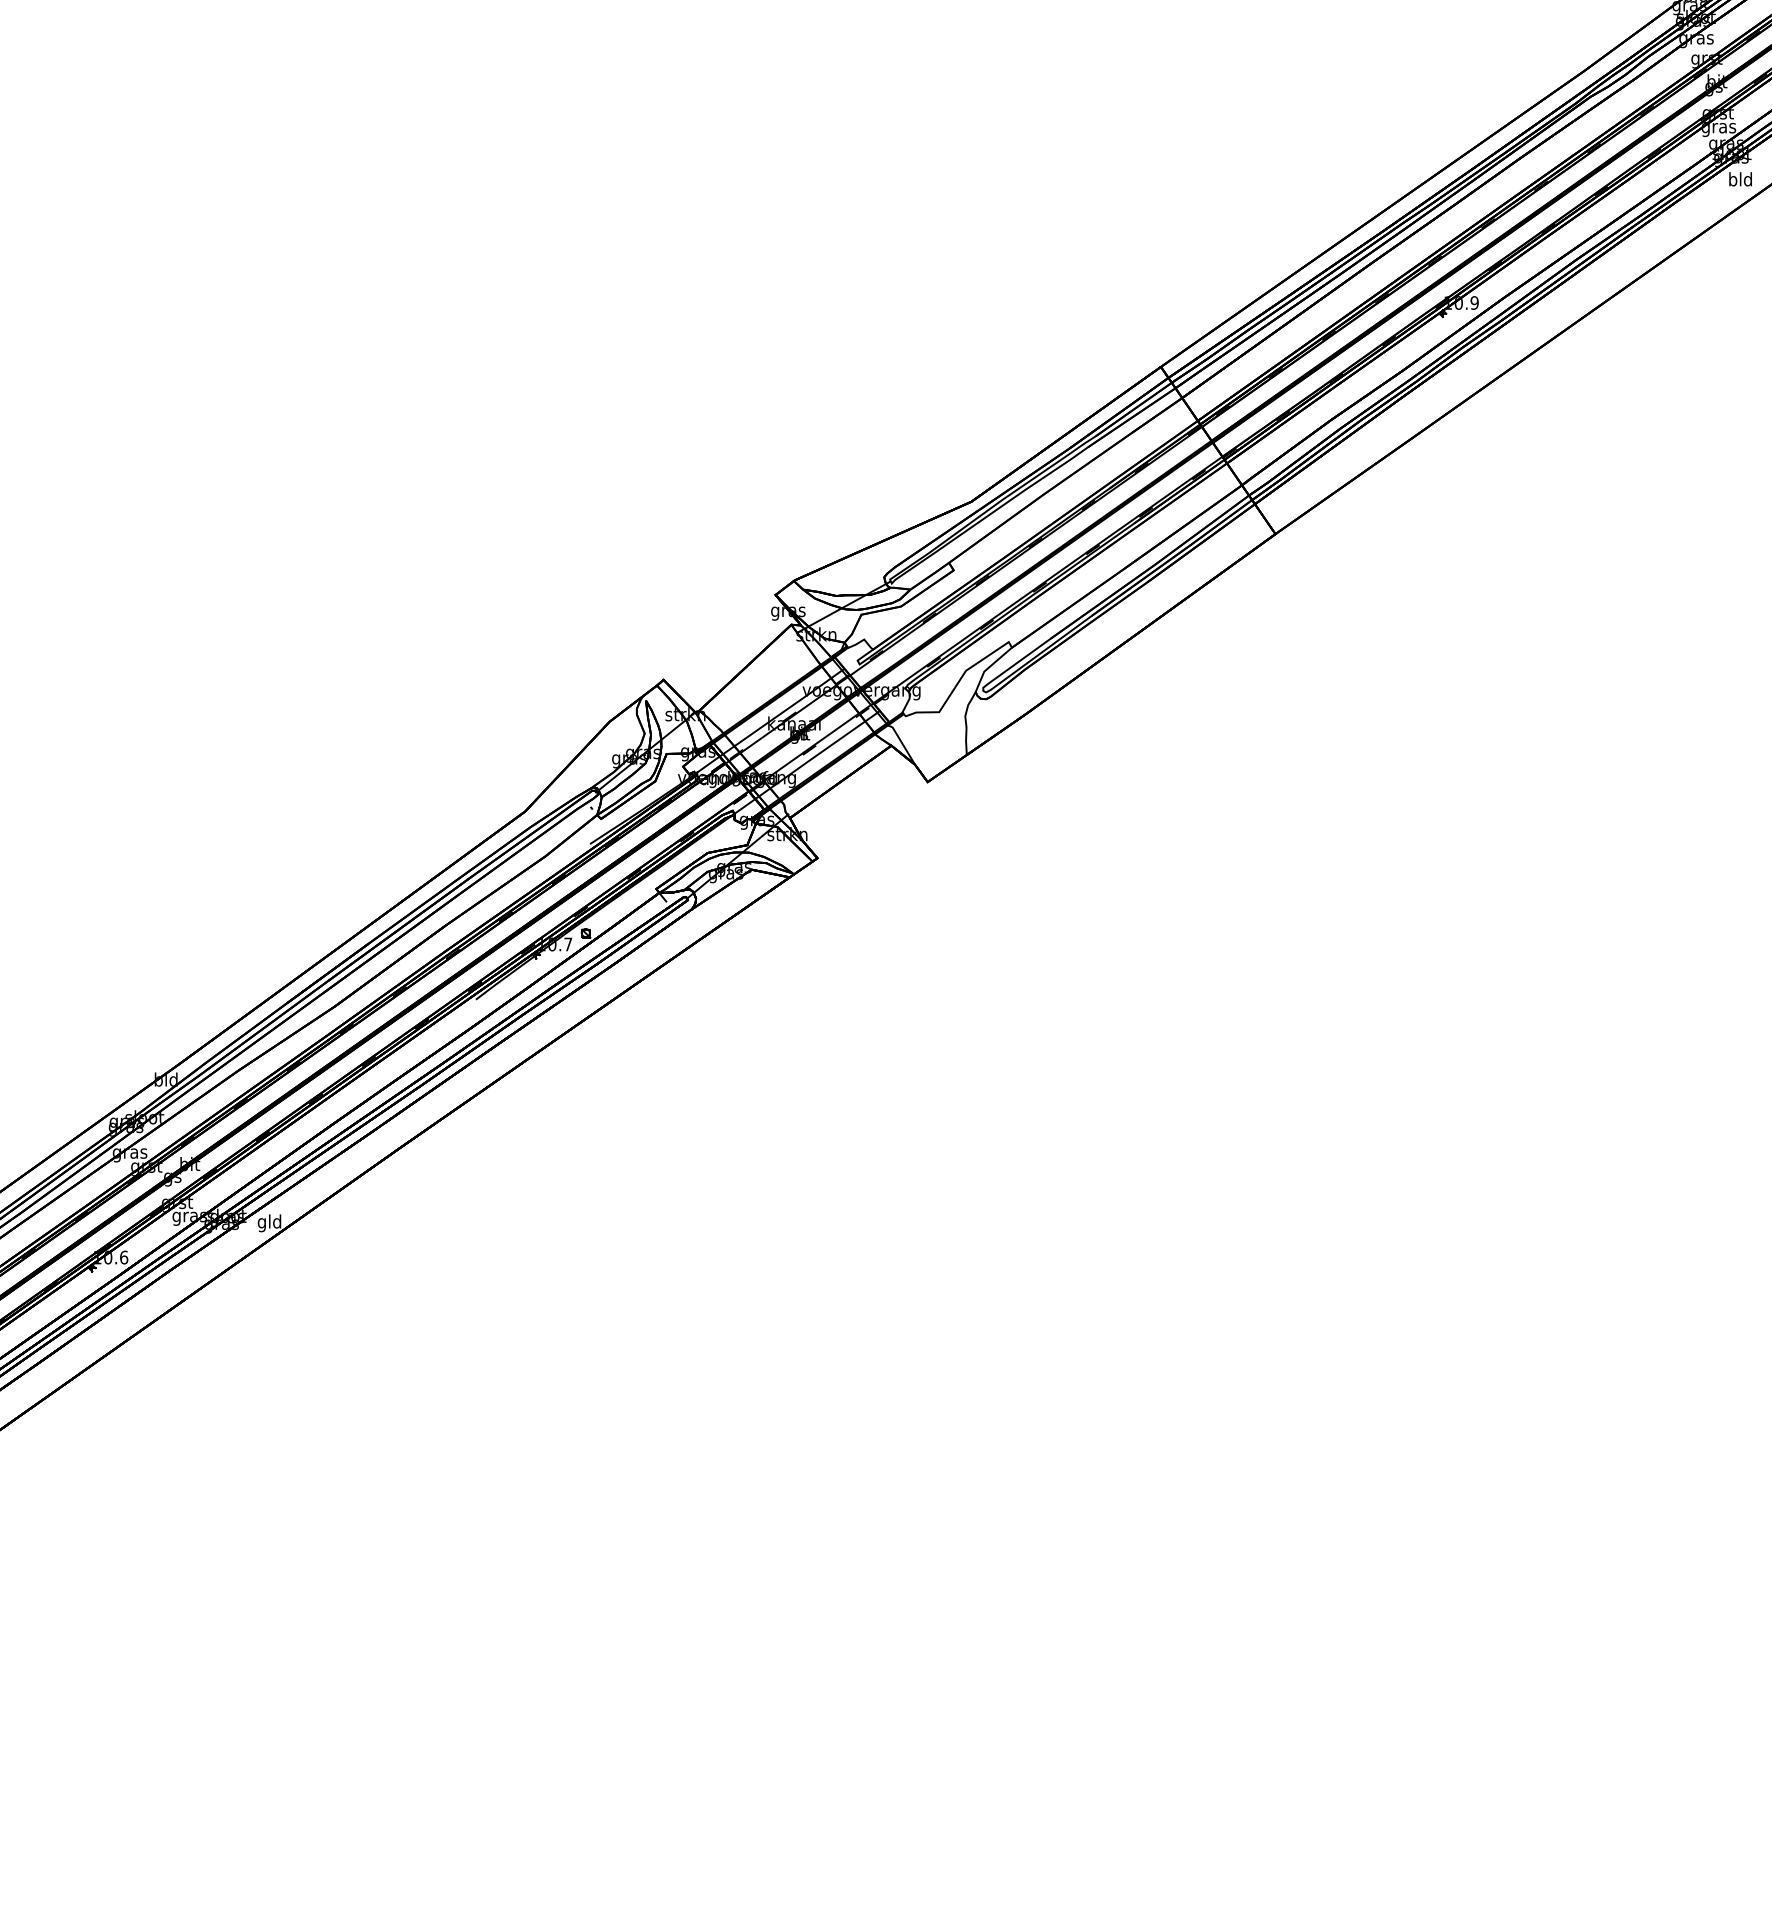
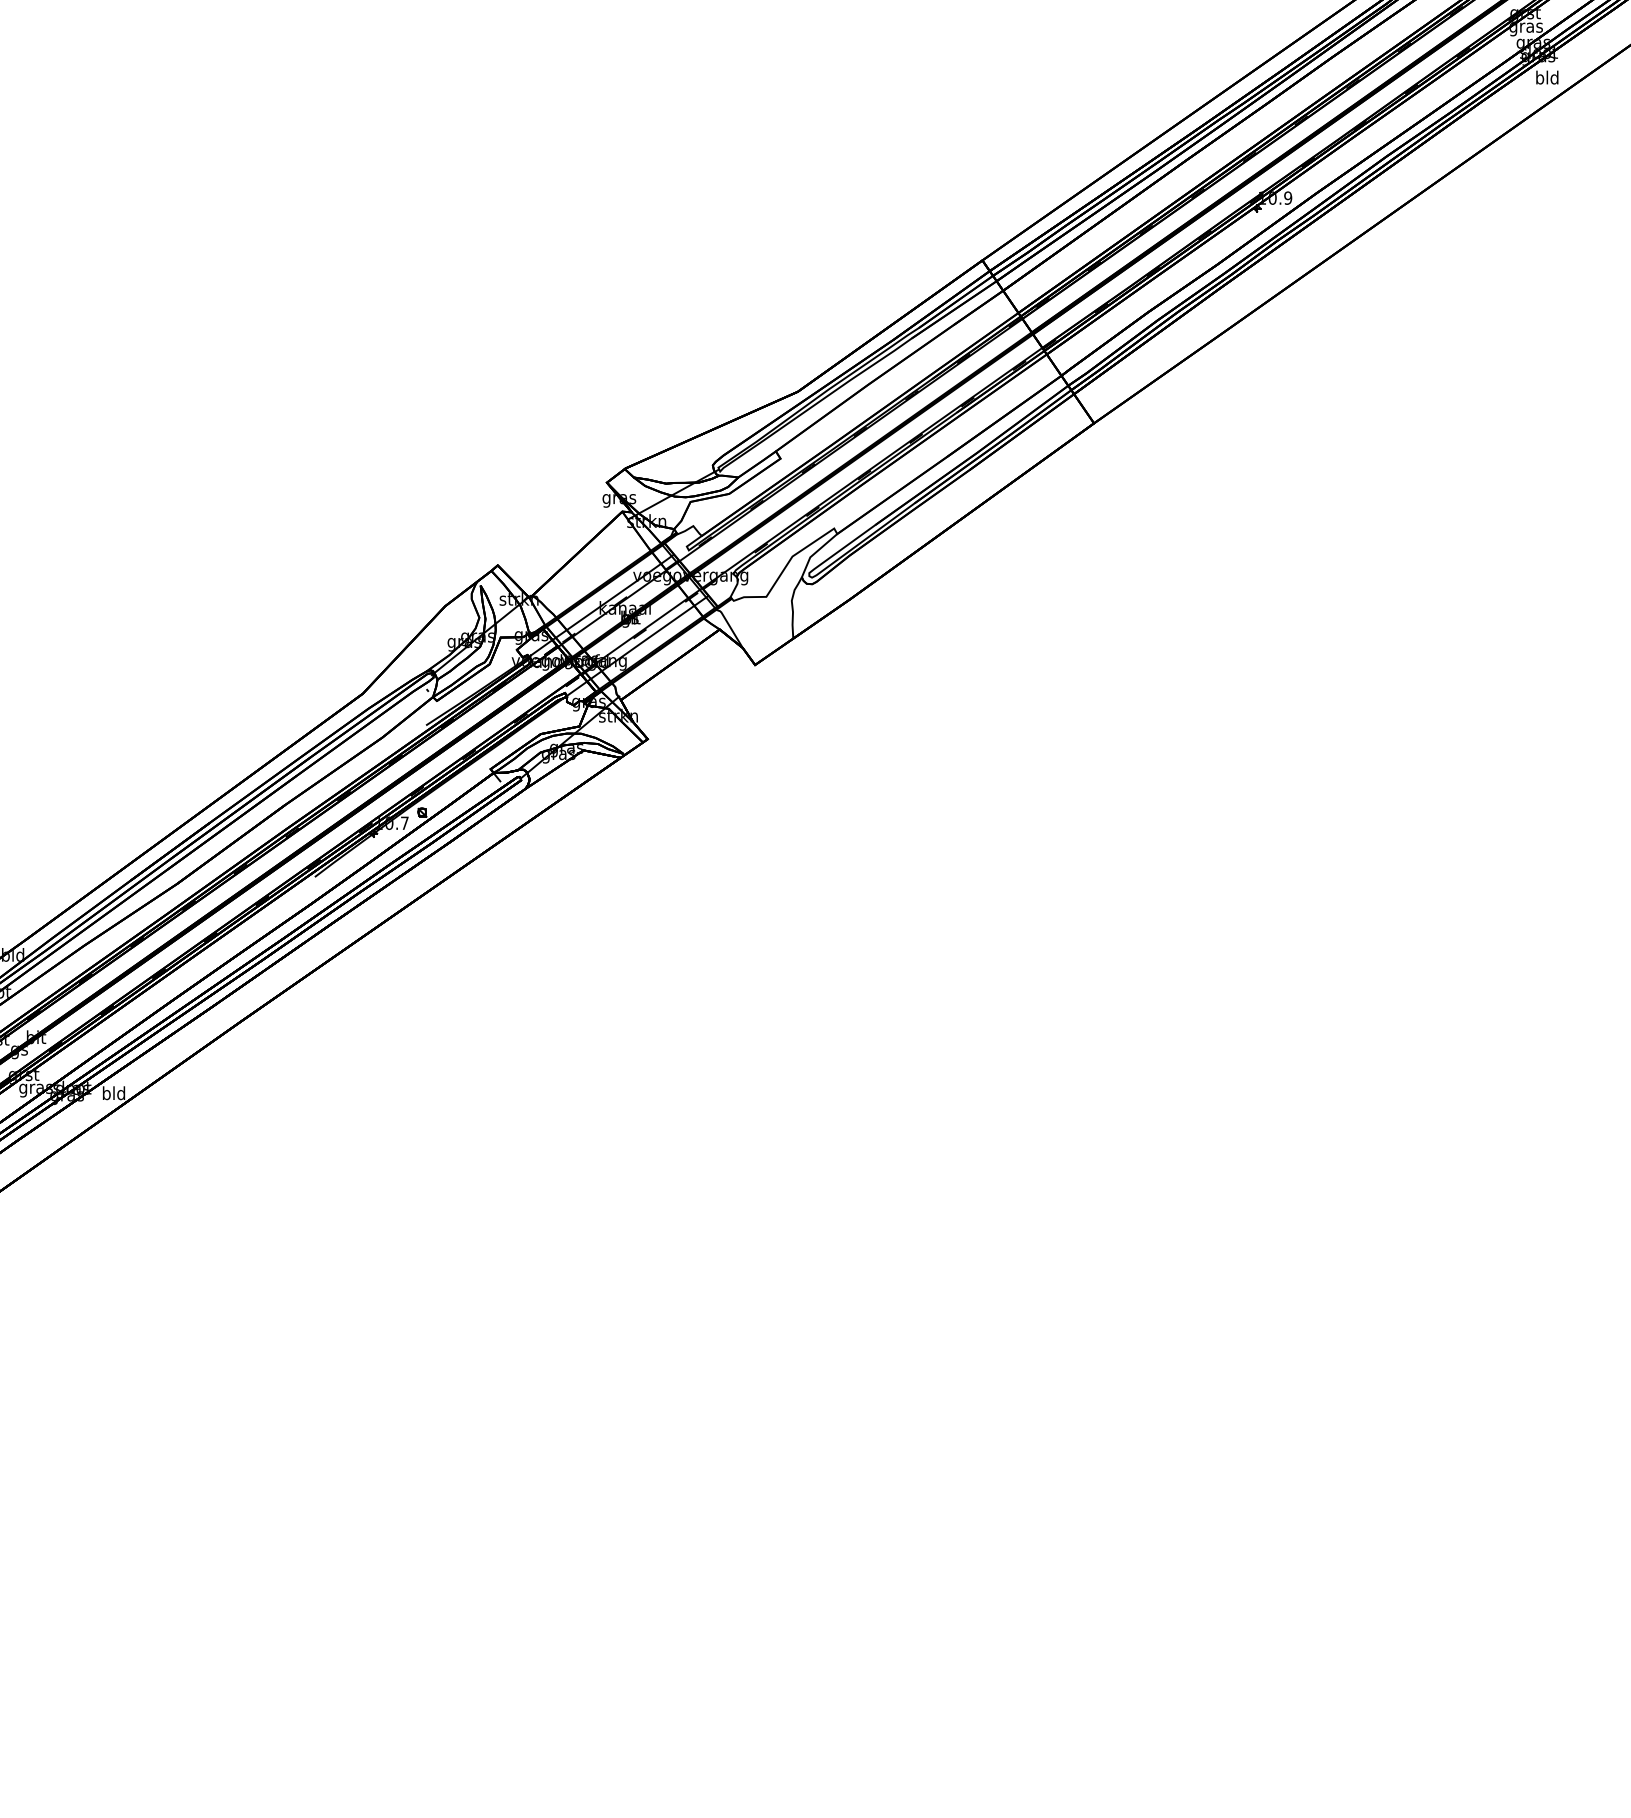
text: (261, 1223) -> (105, 1095), gld -> bld

